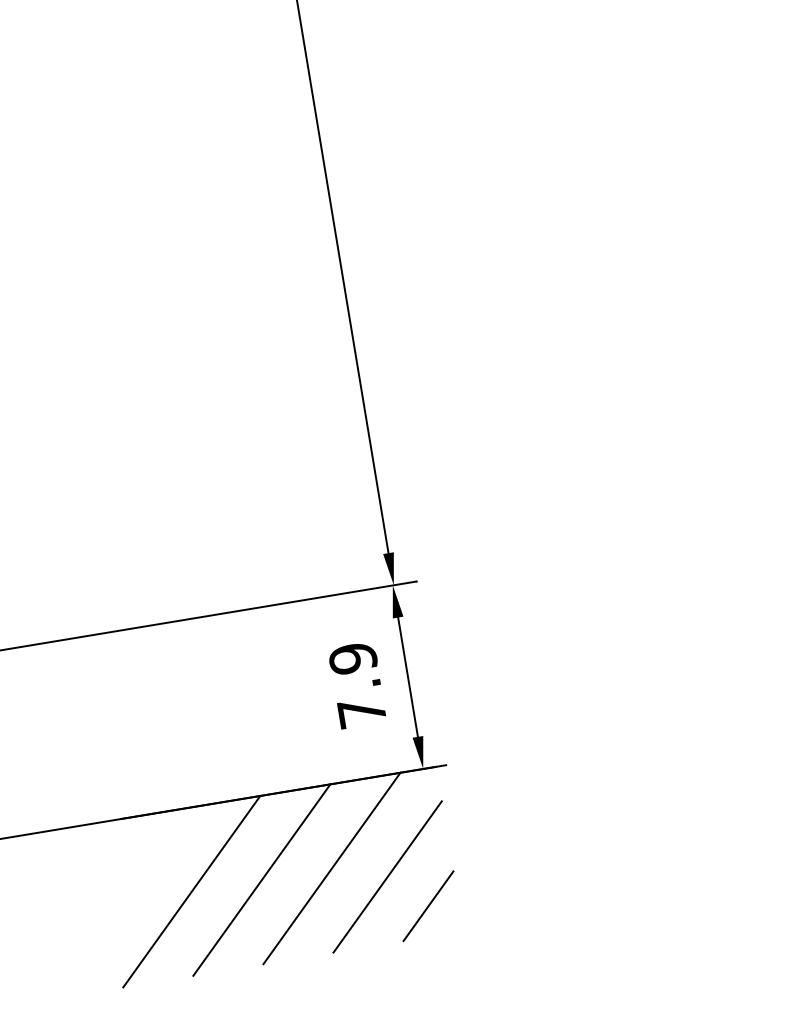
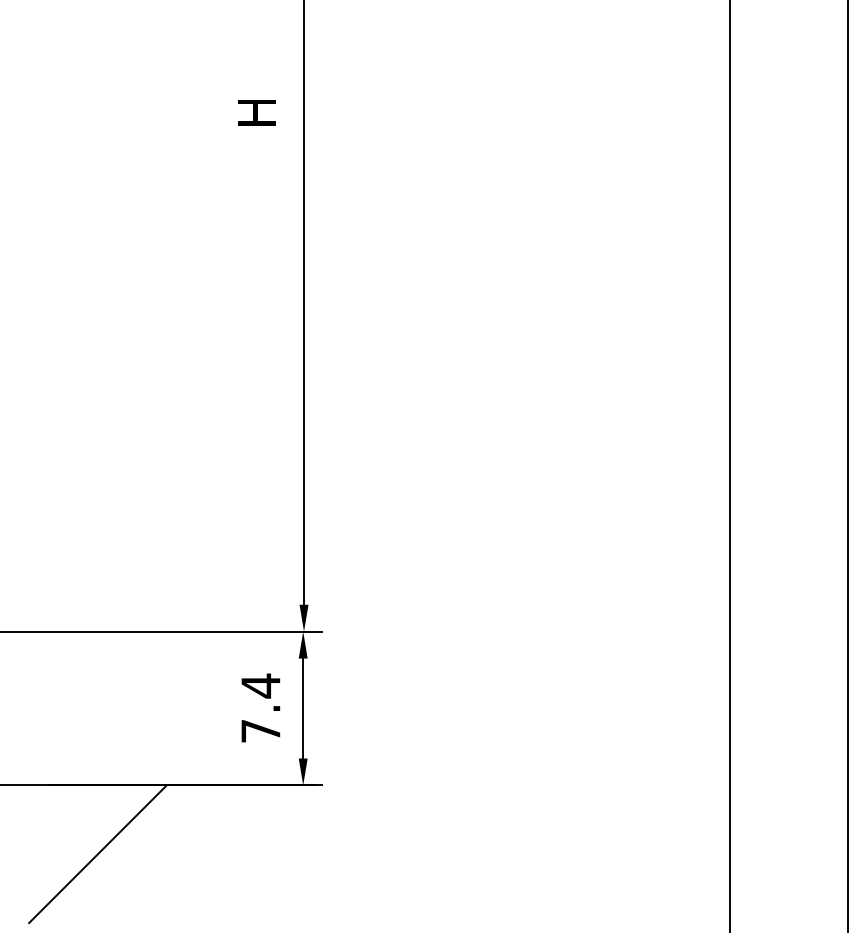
text: (352, 658) -> (260, 685), 7.9 -> 7.4
line: (332, 868) -> (215, 854), removed
line: (387, 876) -> (259, 868), removed
line: (261, 880) -> (156, 854), removed
line: (428, 906) -> (288, 898), removed

